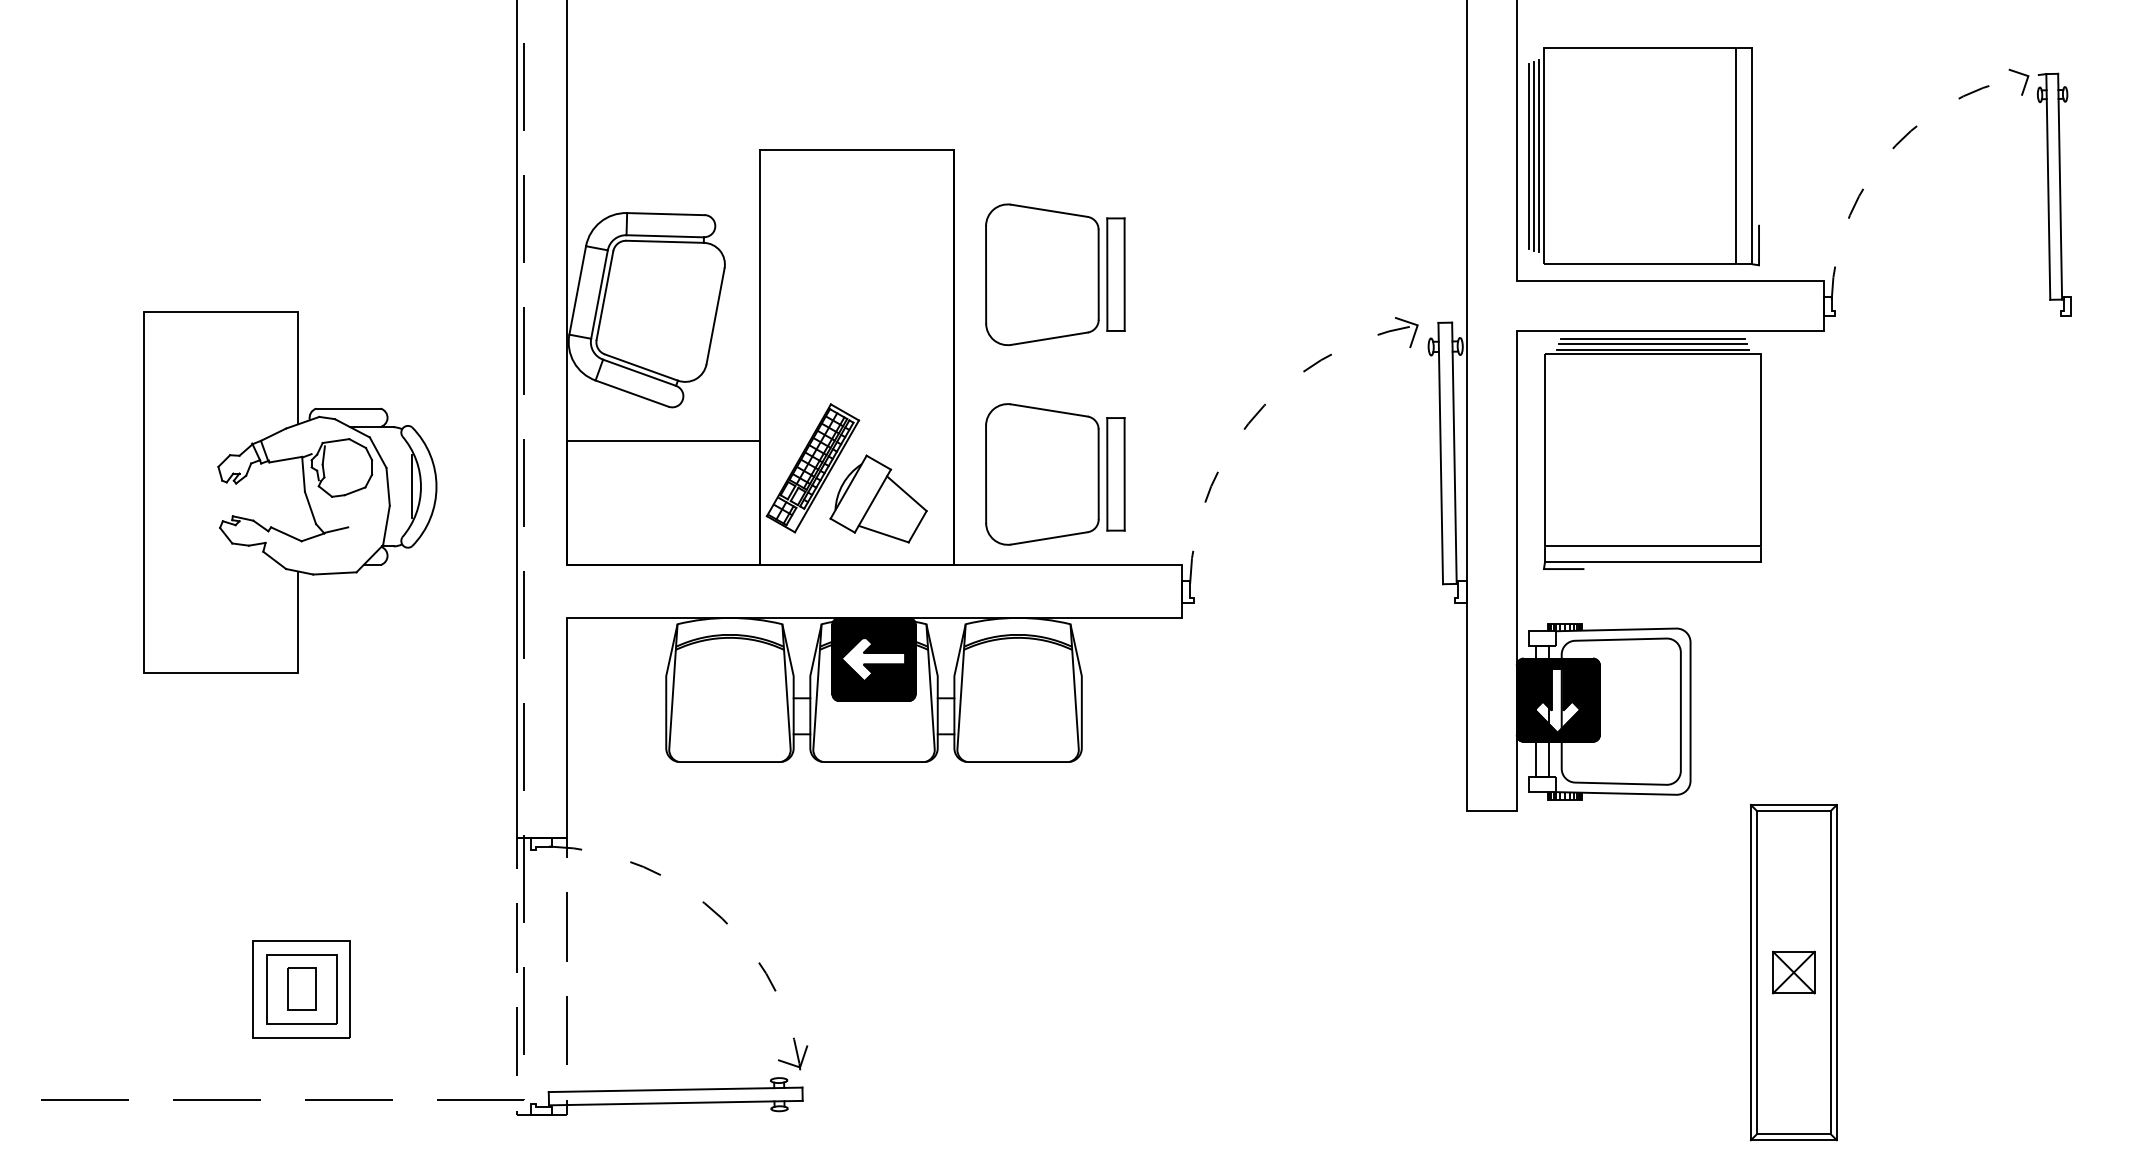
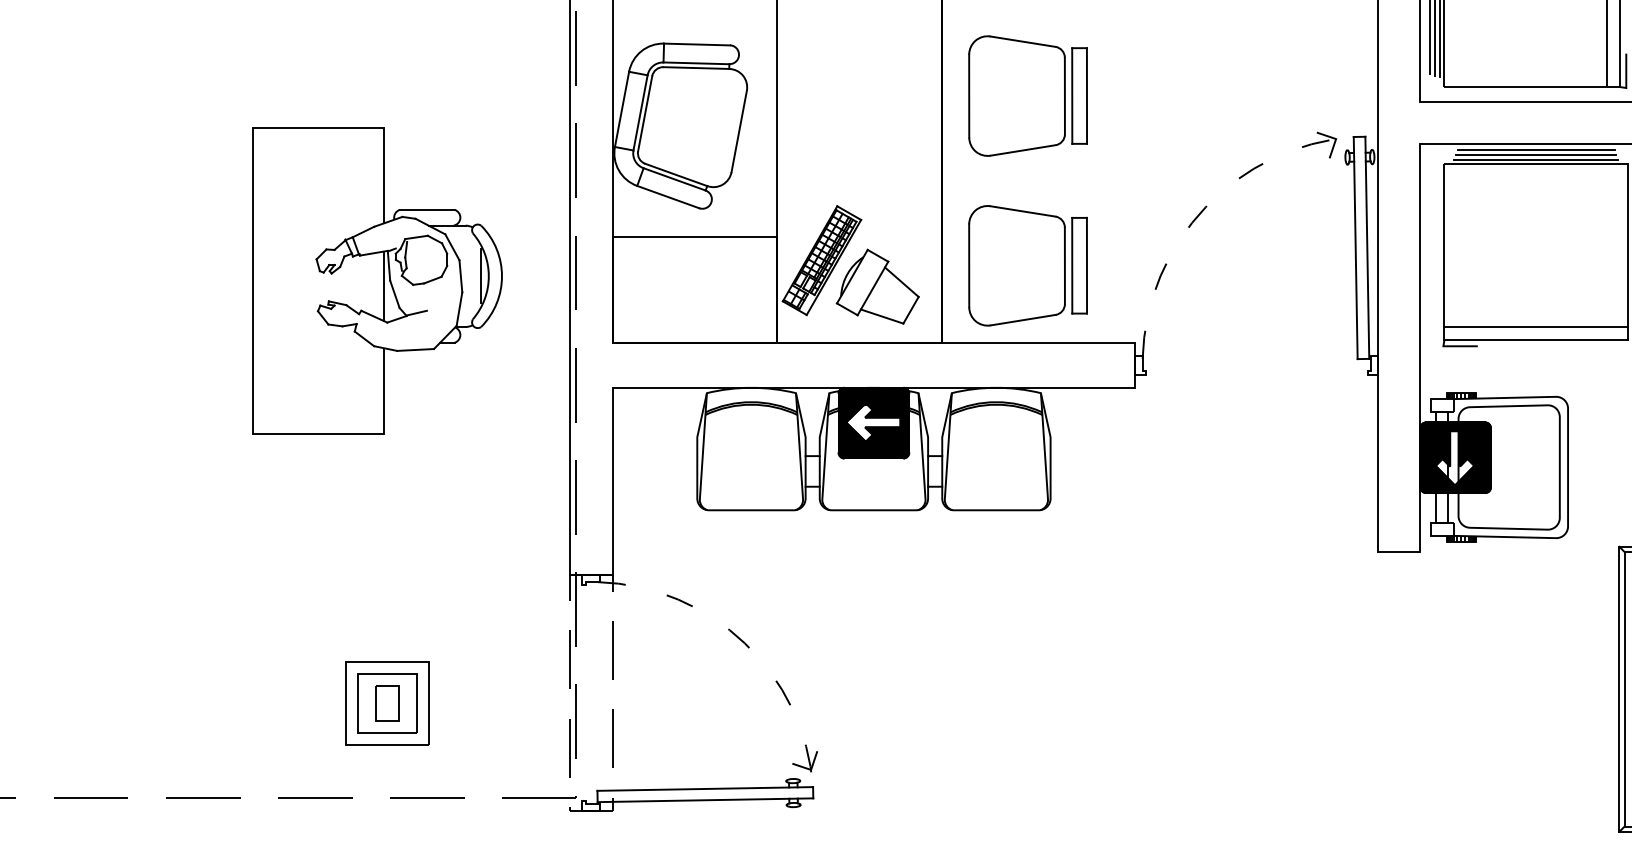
line: (297, 498) -> (383, 286), added

